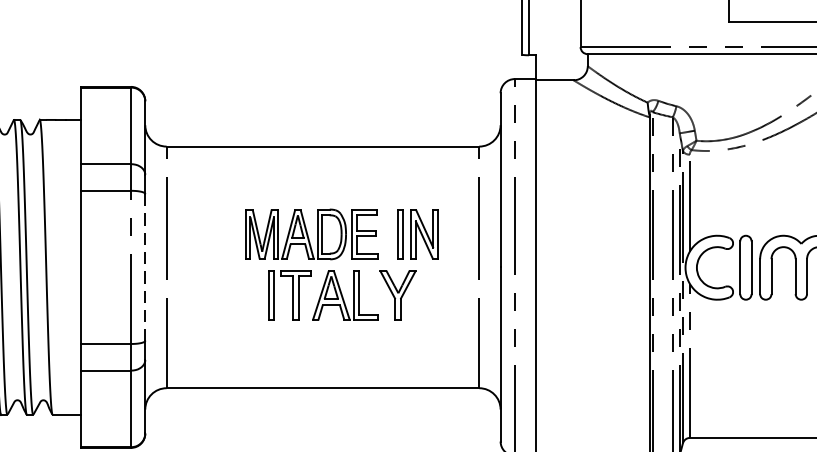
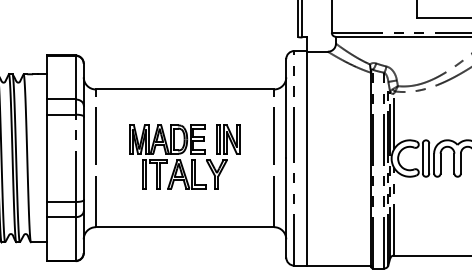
part: (341, 264) -> (184, 156), moved
line: (144, 267) -> (83, 158), dashed -> solid

